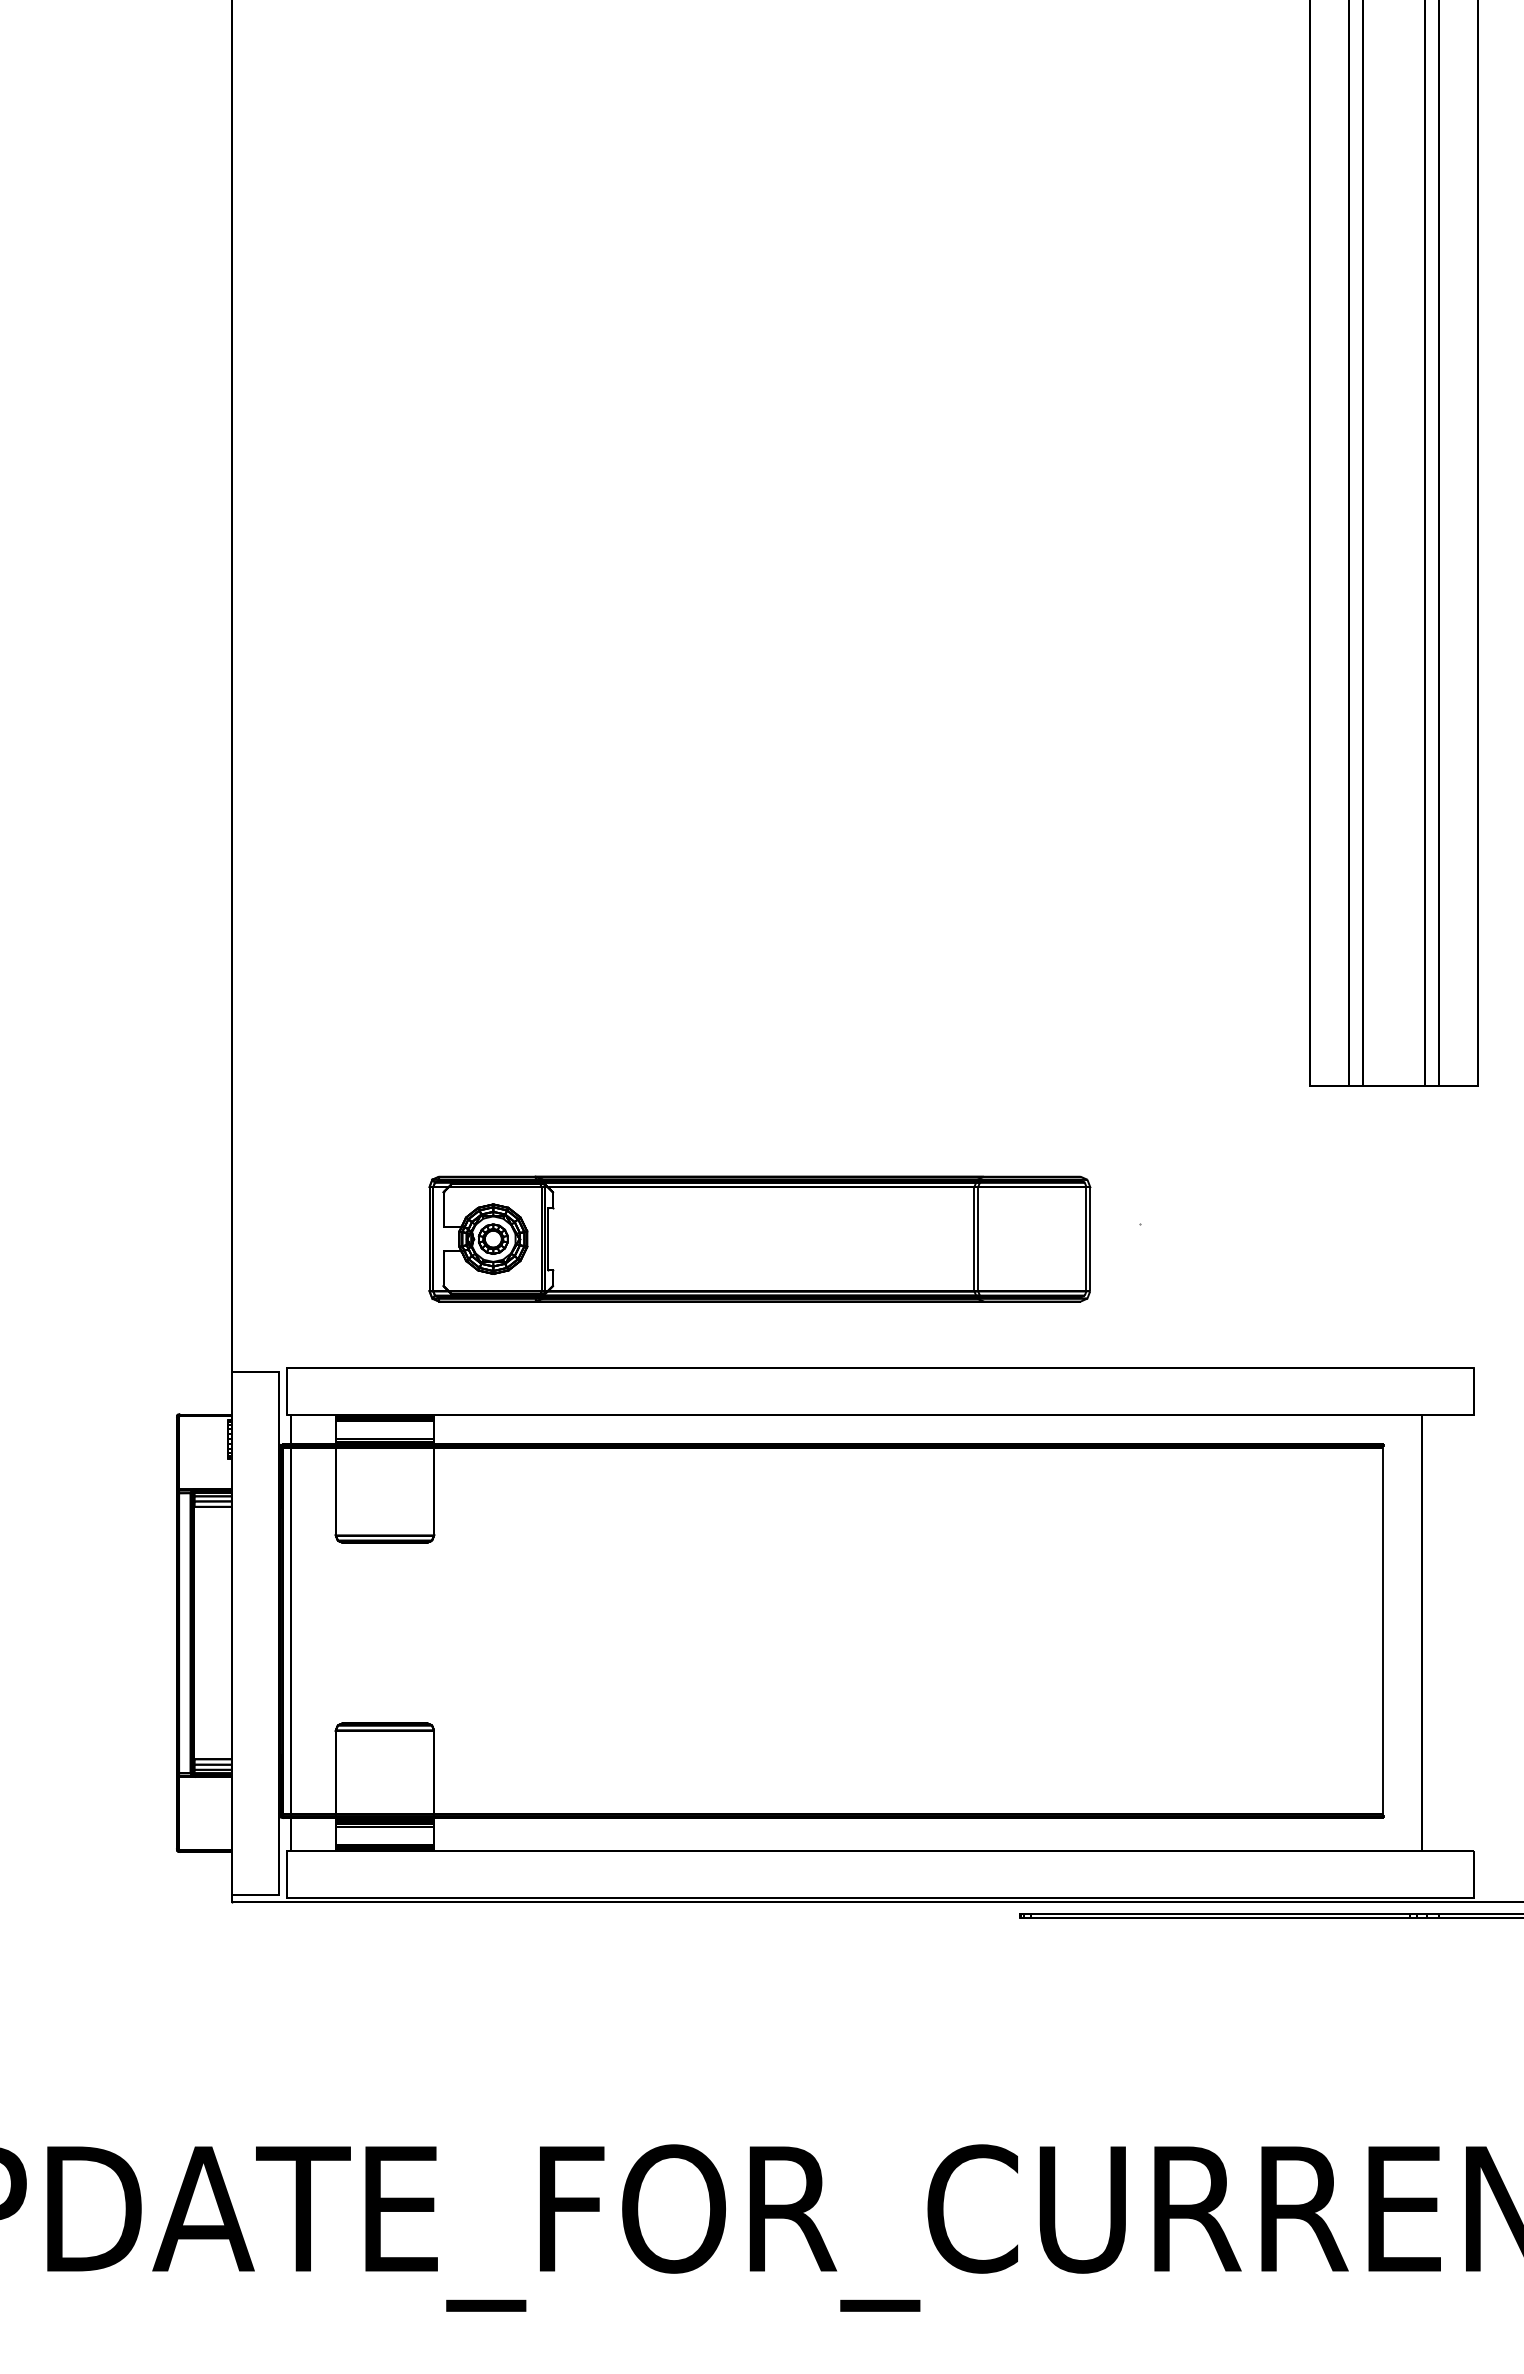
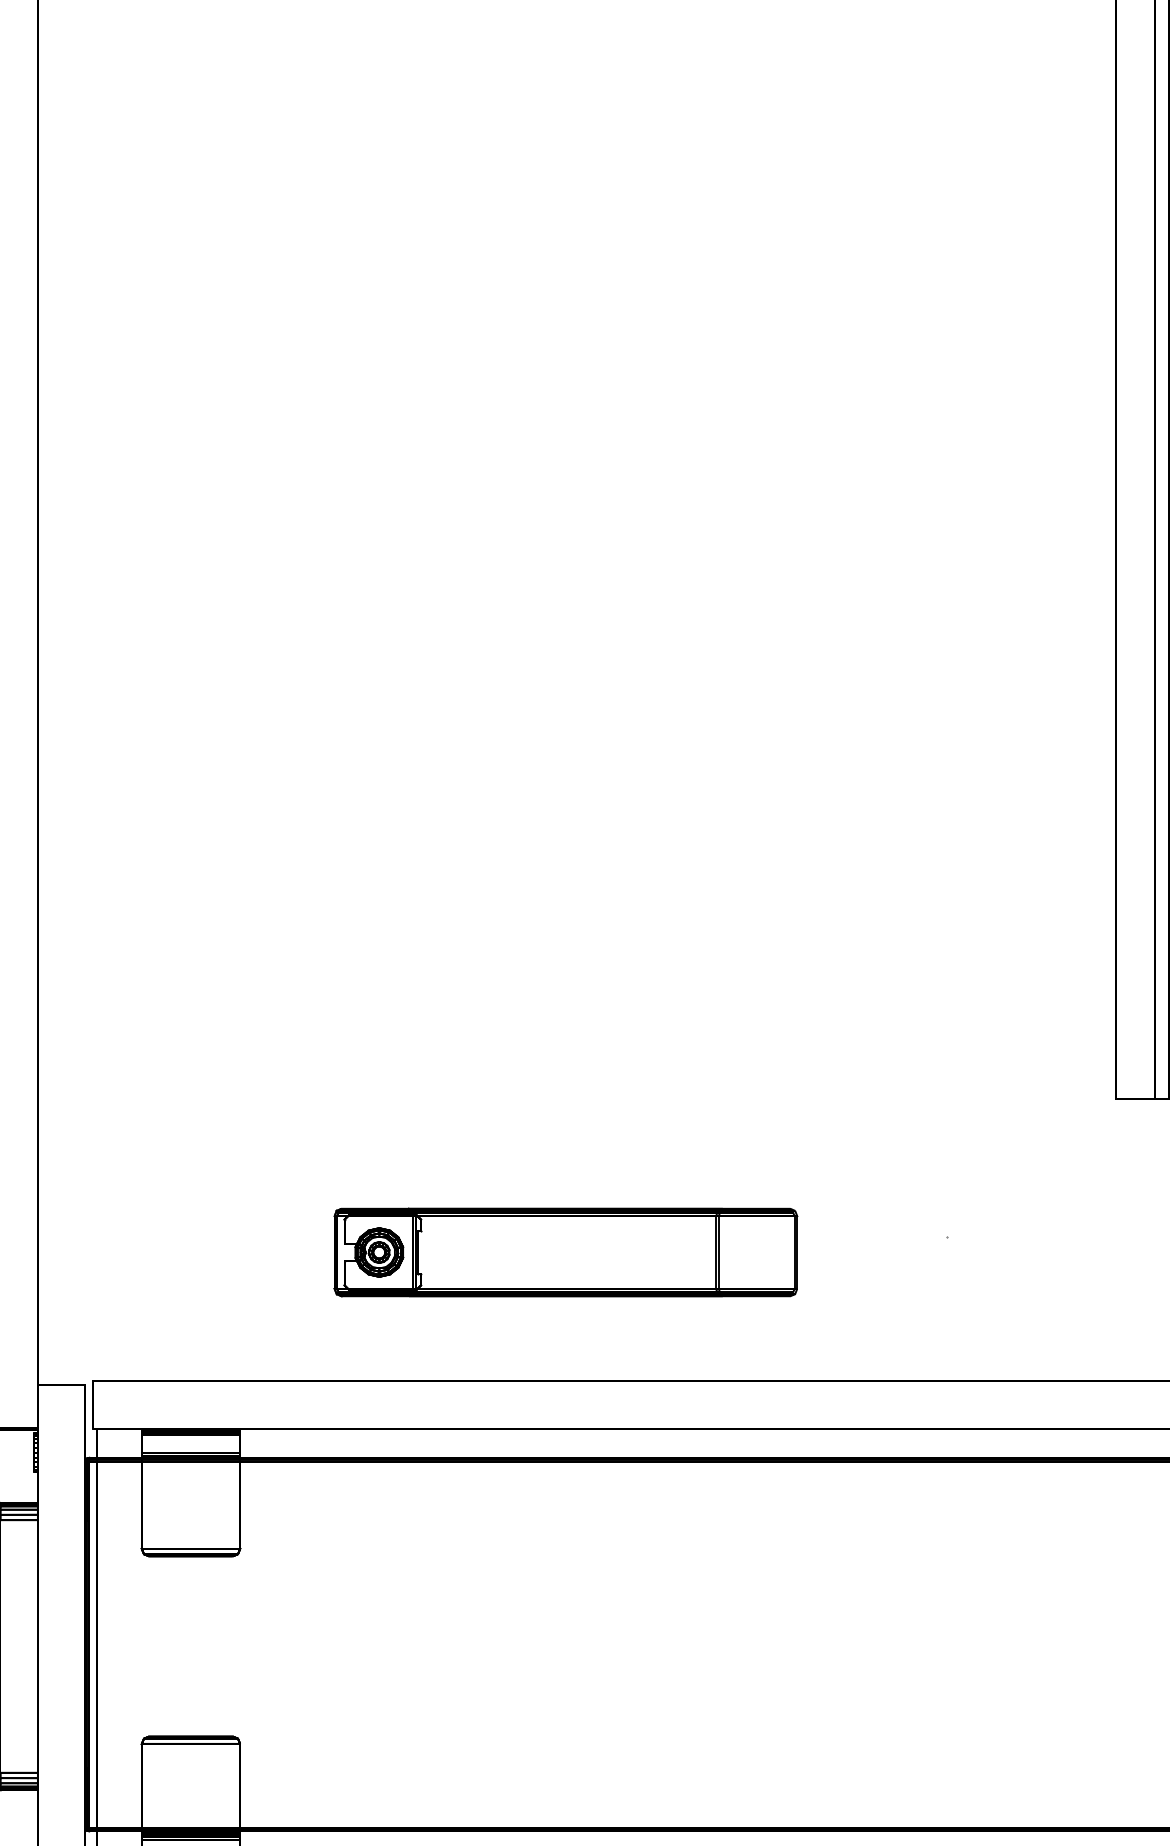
part: (759, 1238) -> (565, 1251), size x0.7

